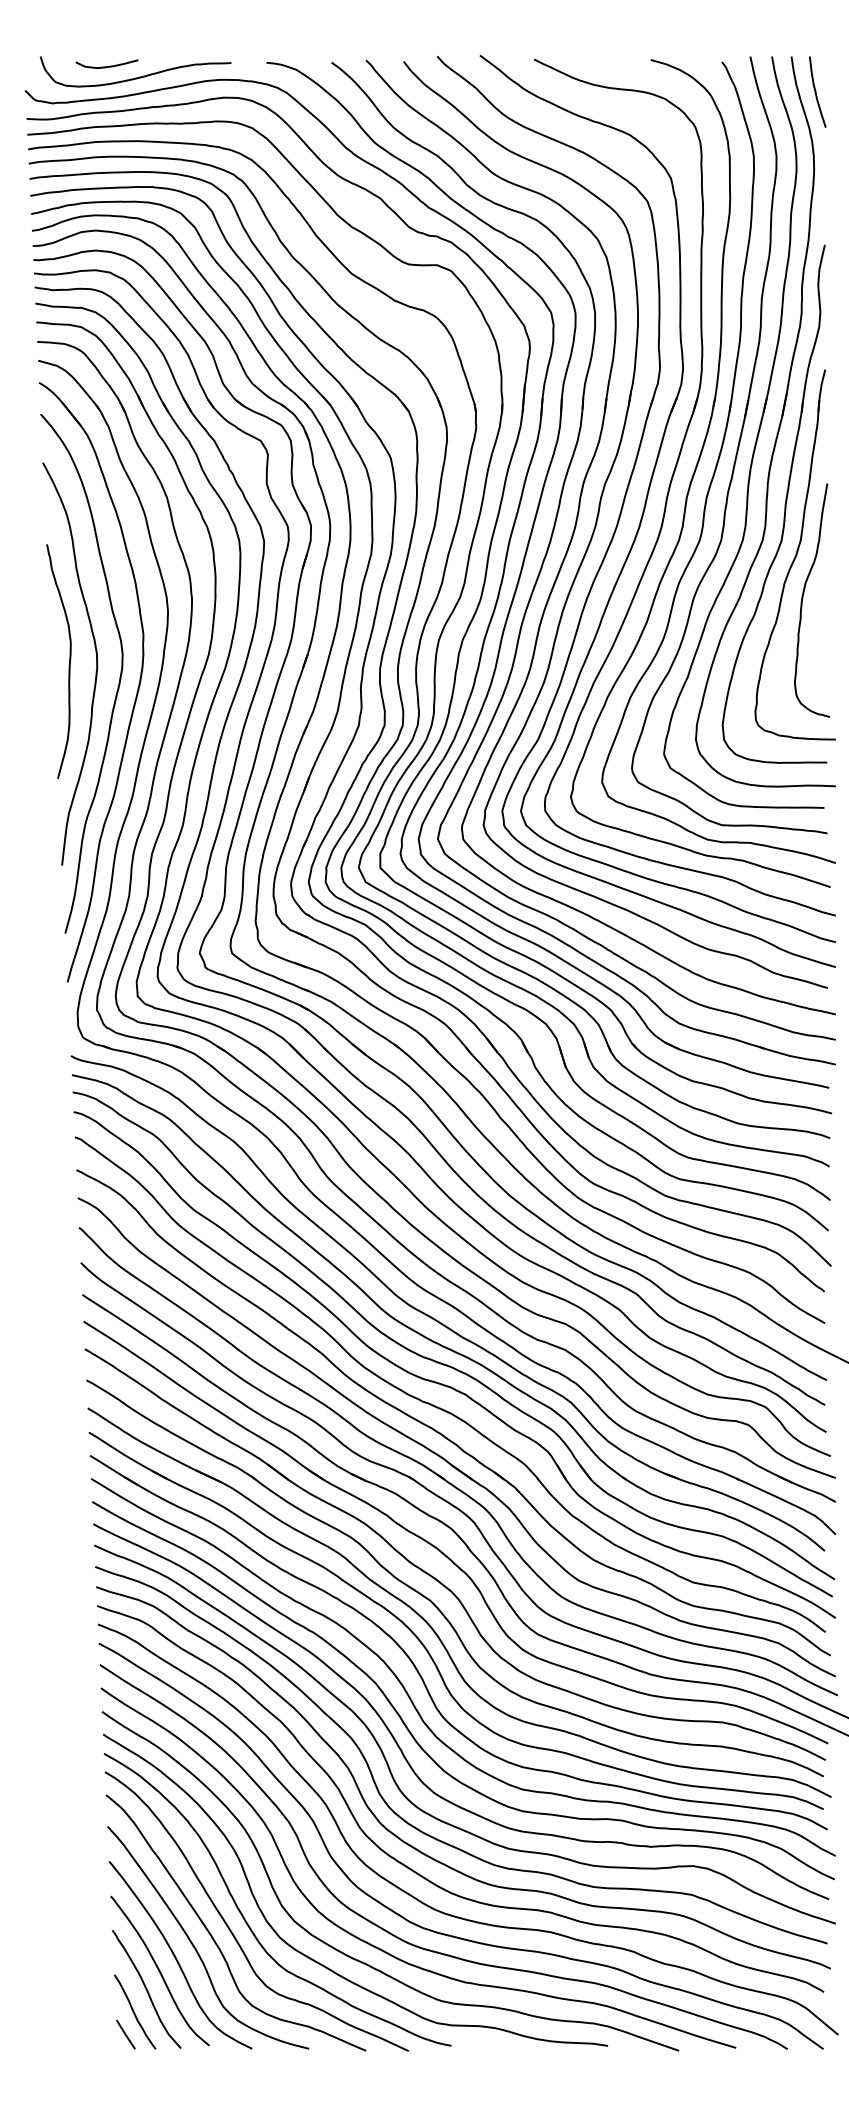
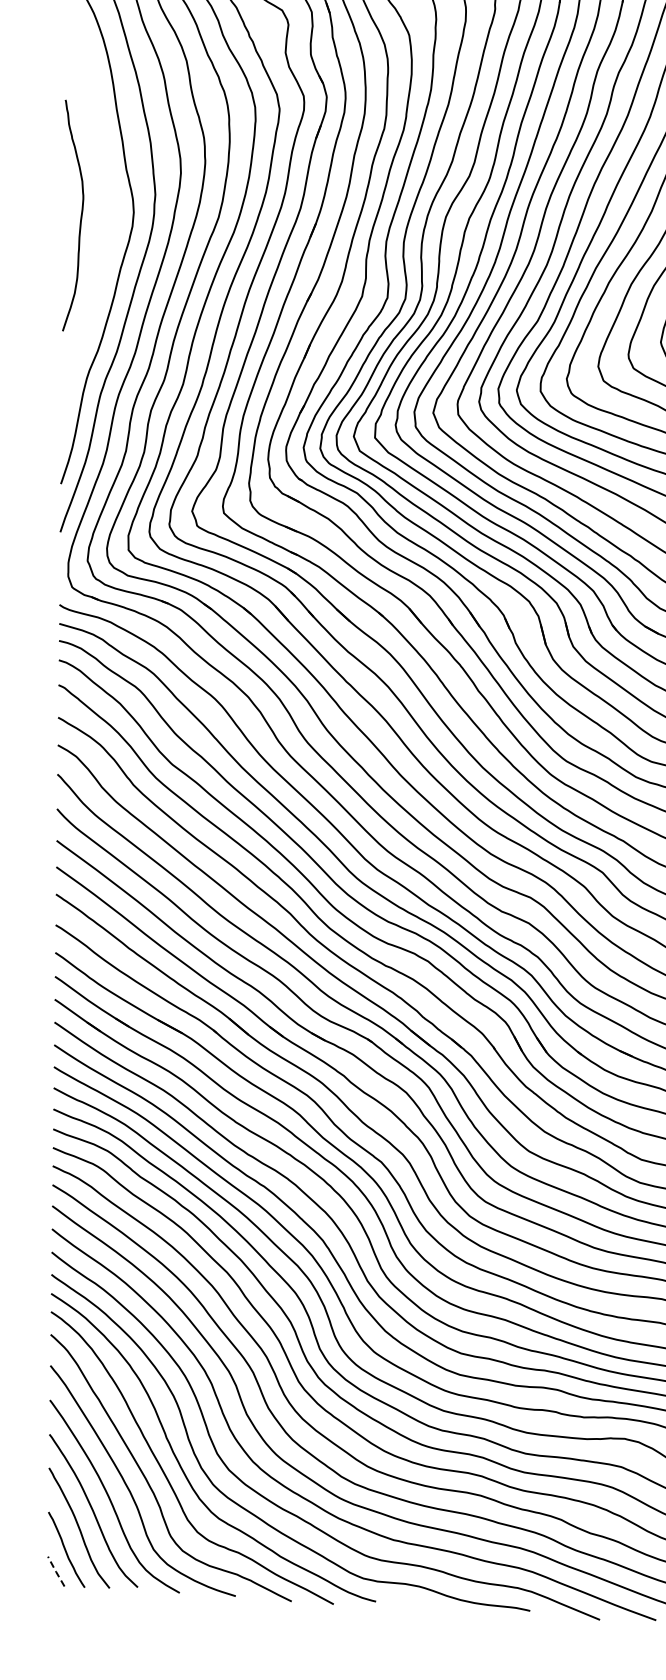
curve: (96, 663) -> (107, 220), removed
line: (125, 2035) -> (55, 1572), solid -> dashed

